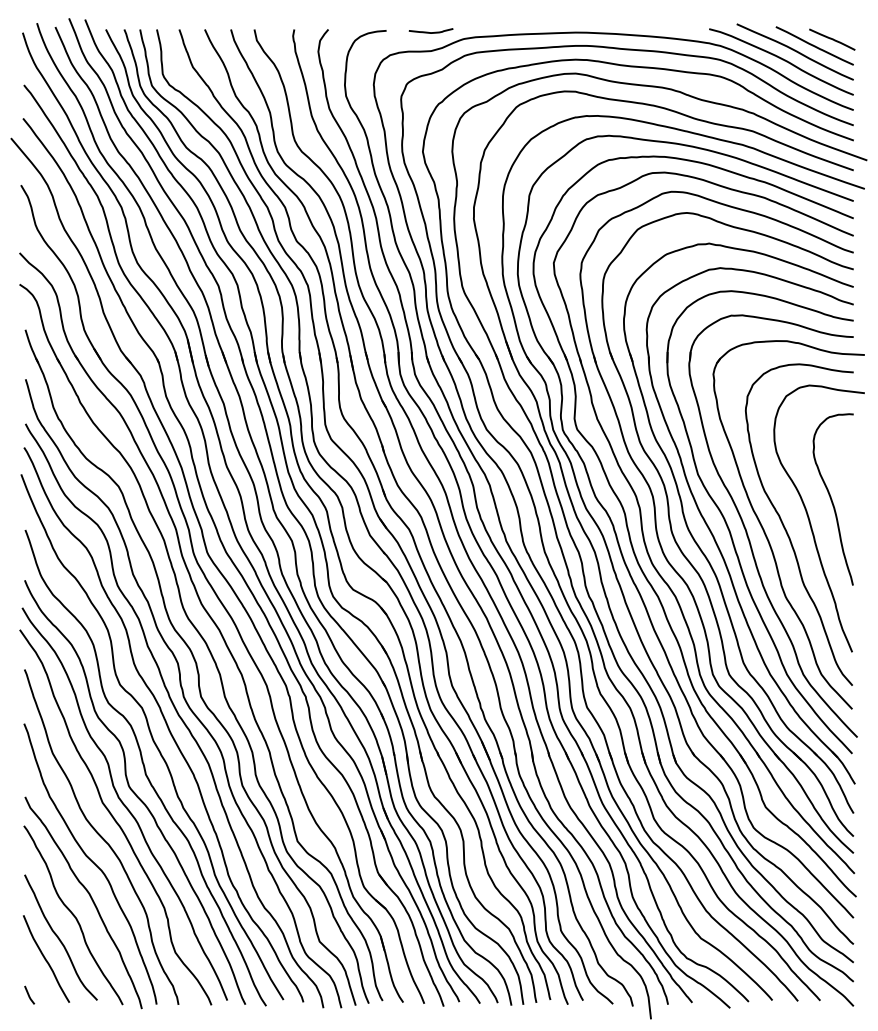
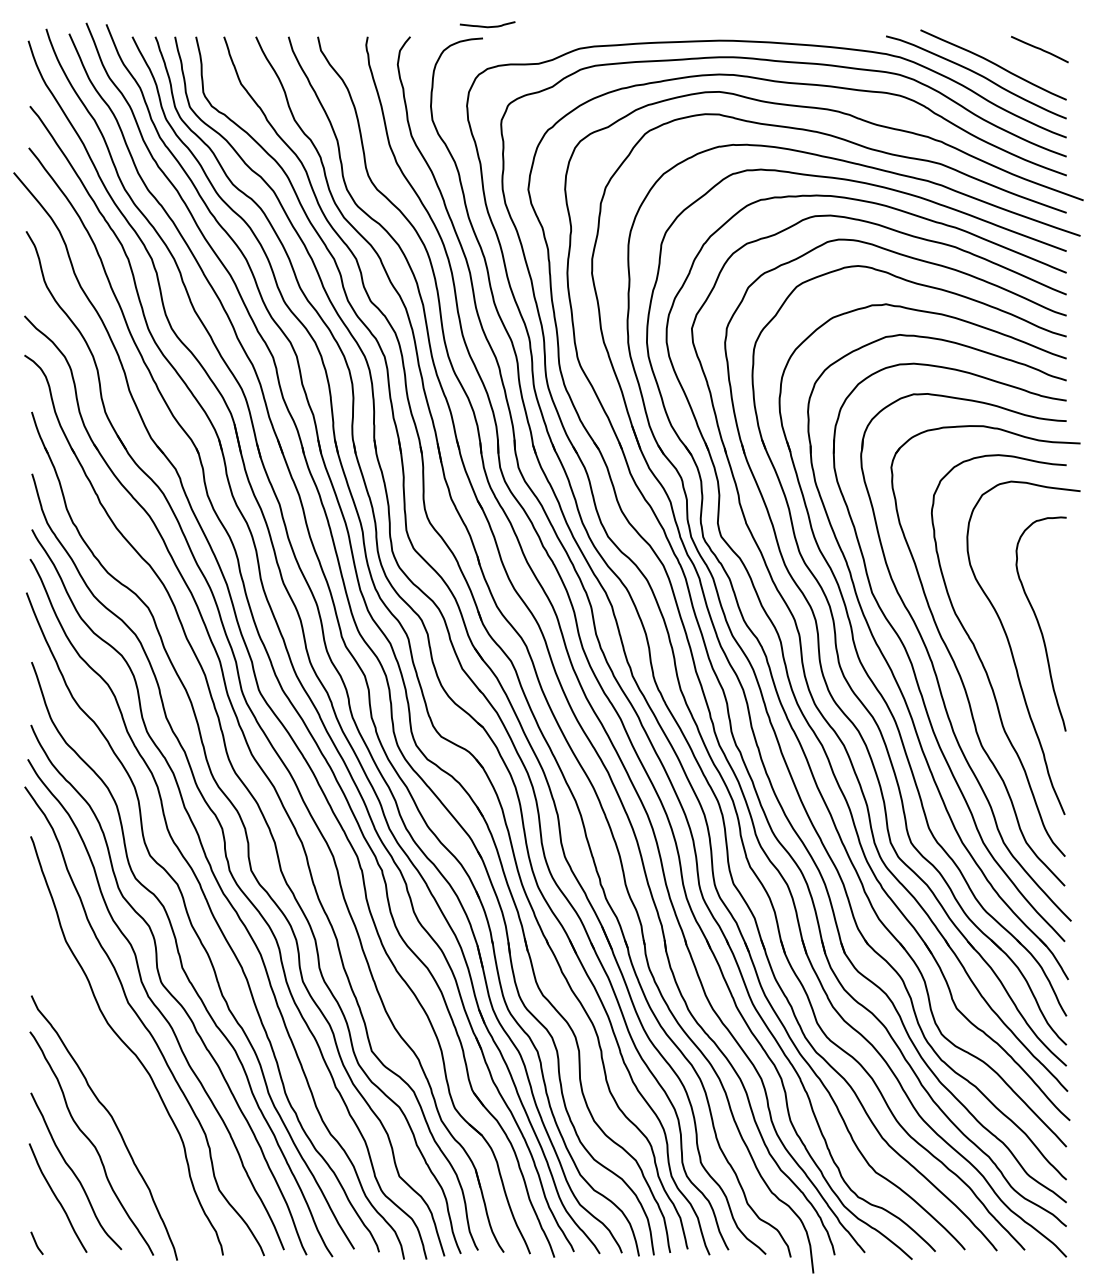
curve: (430, 32) -> (487, 26), moved
line: (814, 46) -> (1017, 57), removed
curve: (91, 861) -> (114, 1076), removed

